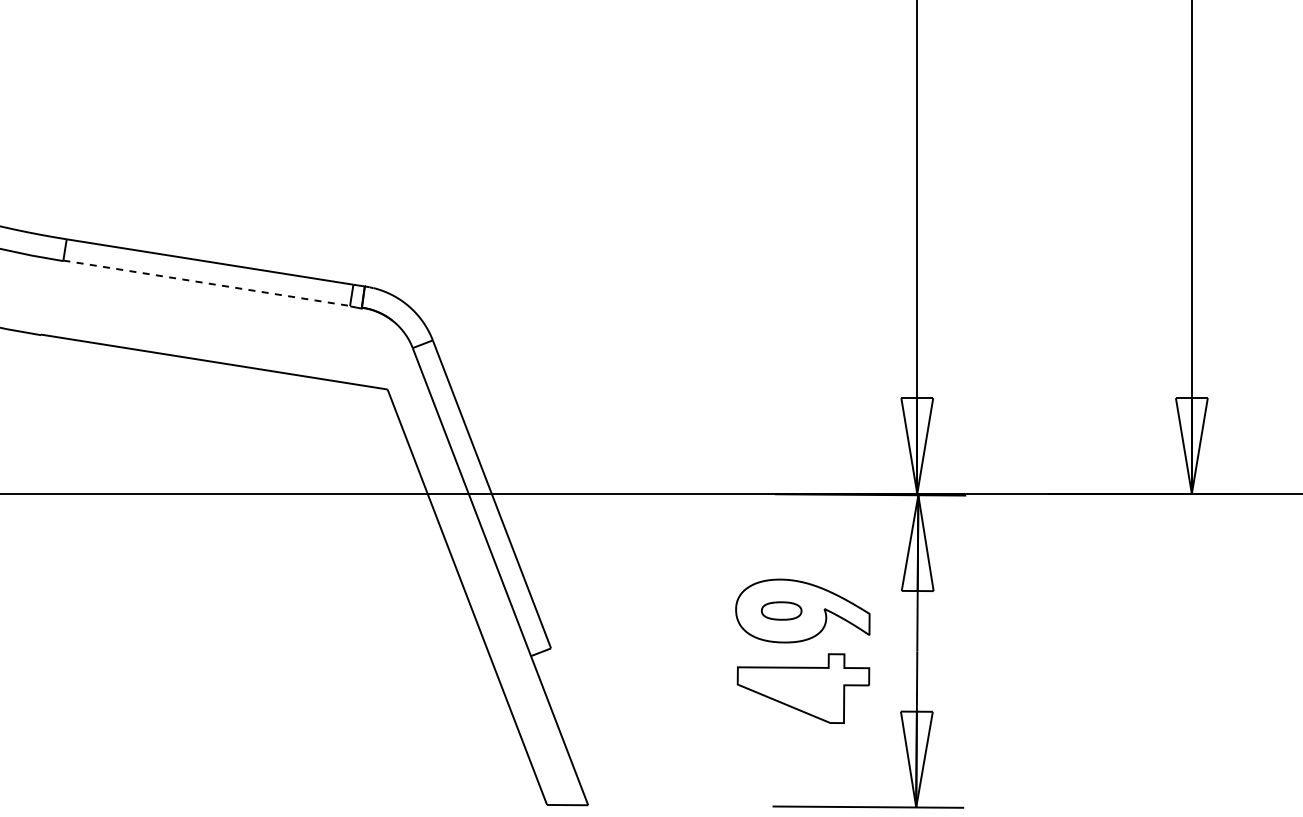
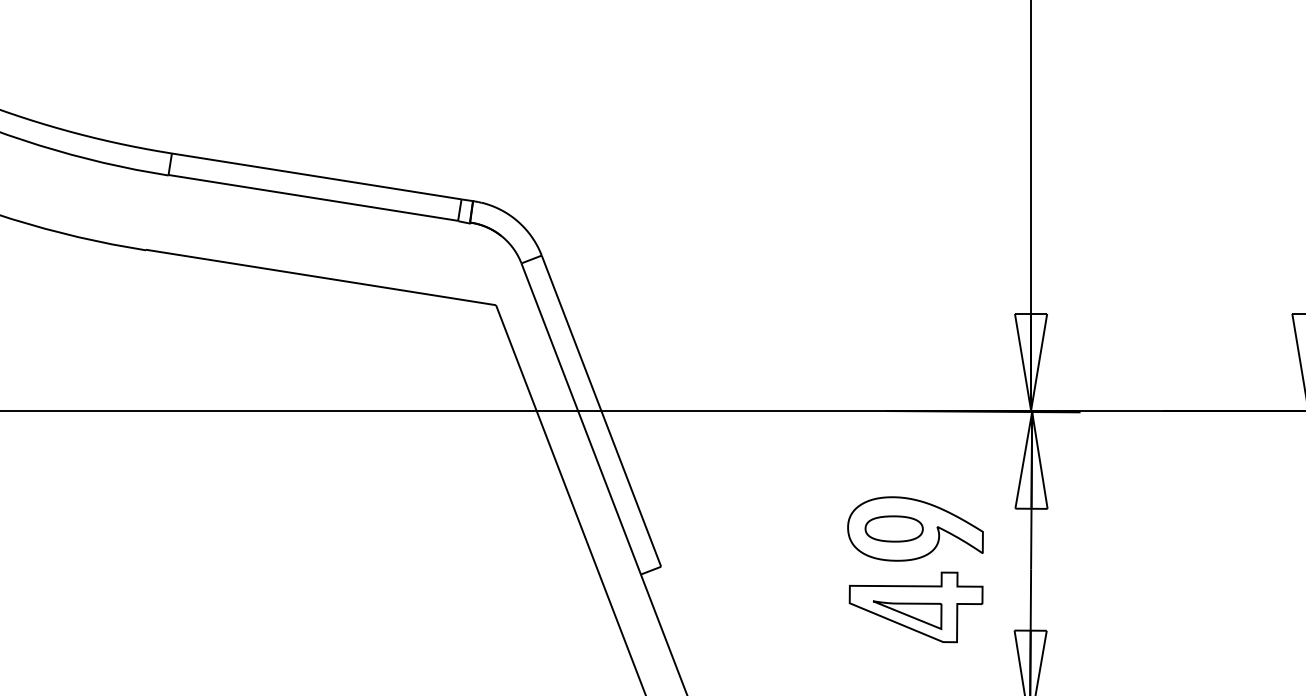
line: (207, 283) -> (314, 198), dashed -> solid
part: (781, 610) -> (893, 528), size x1.43
part: (794, 696) -> (907, 615), added

